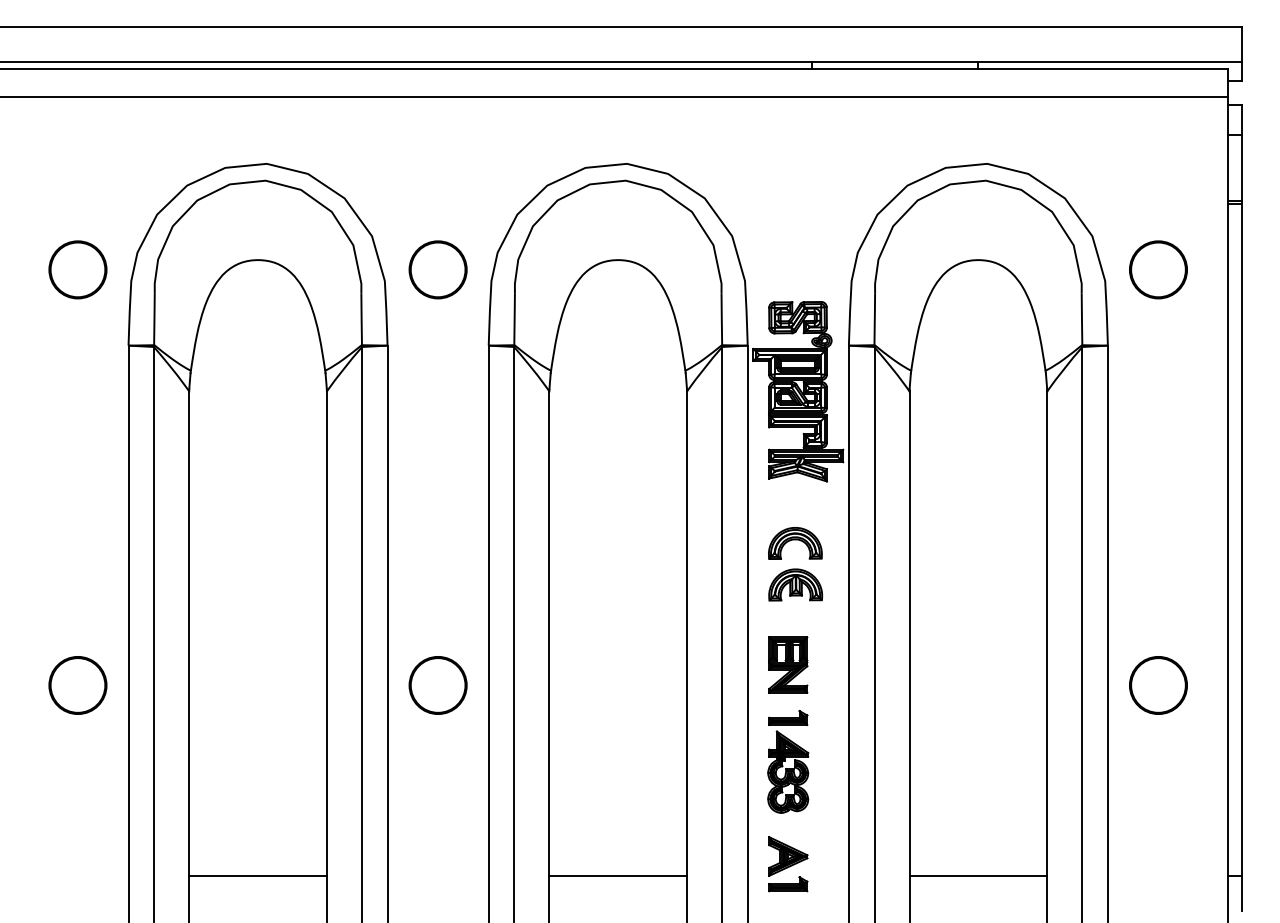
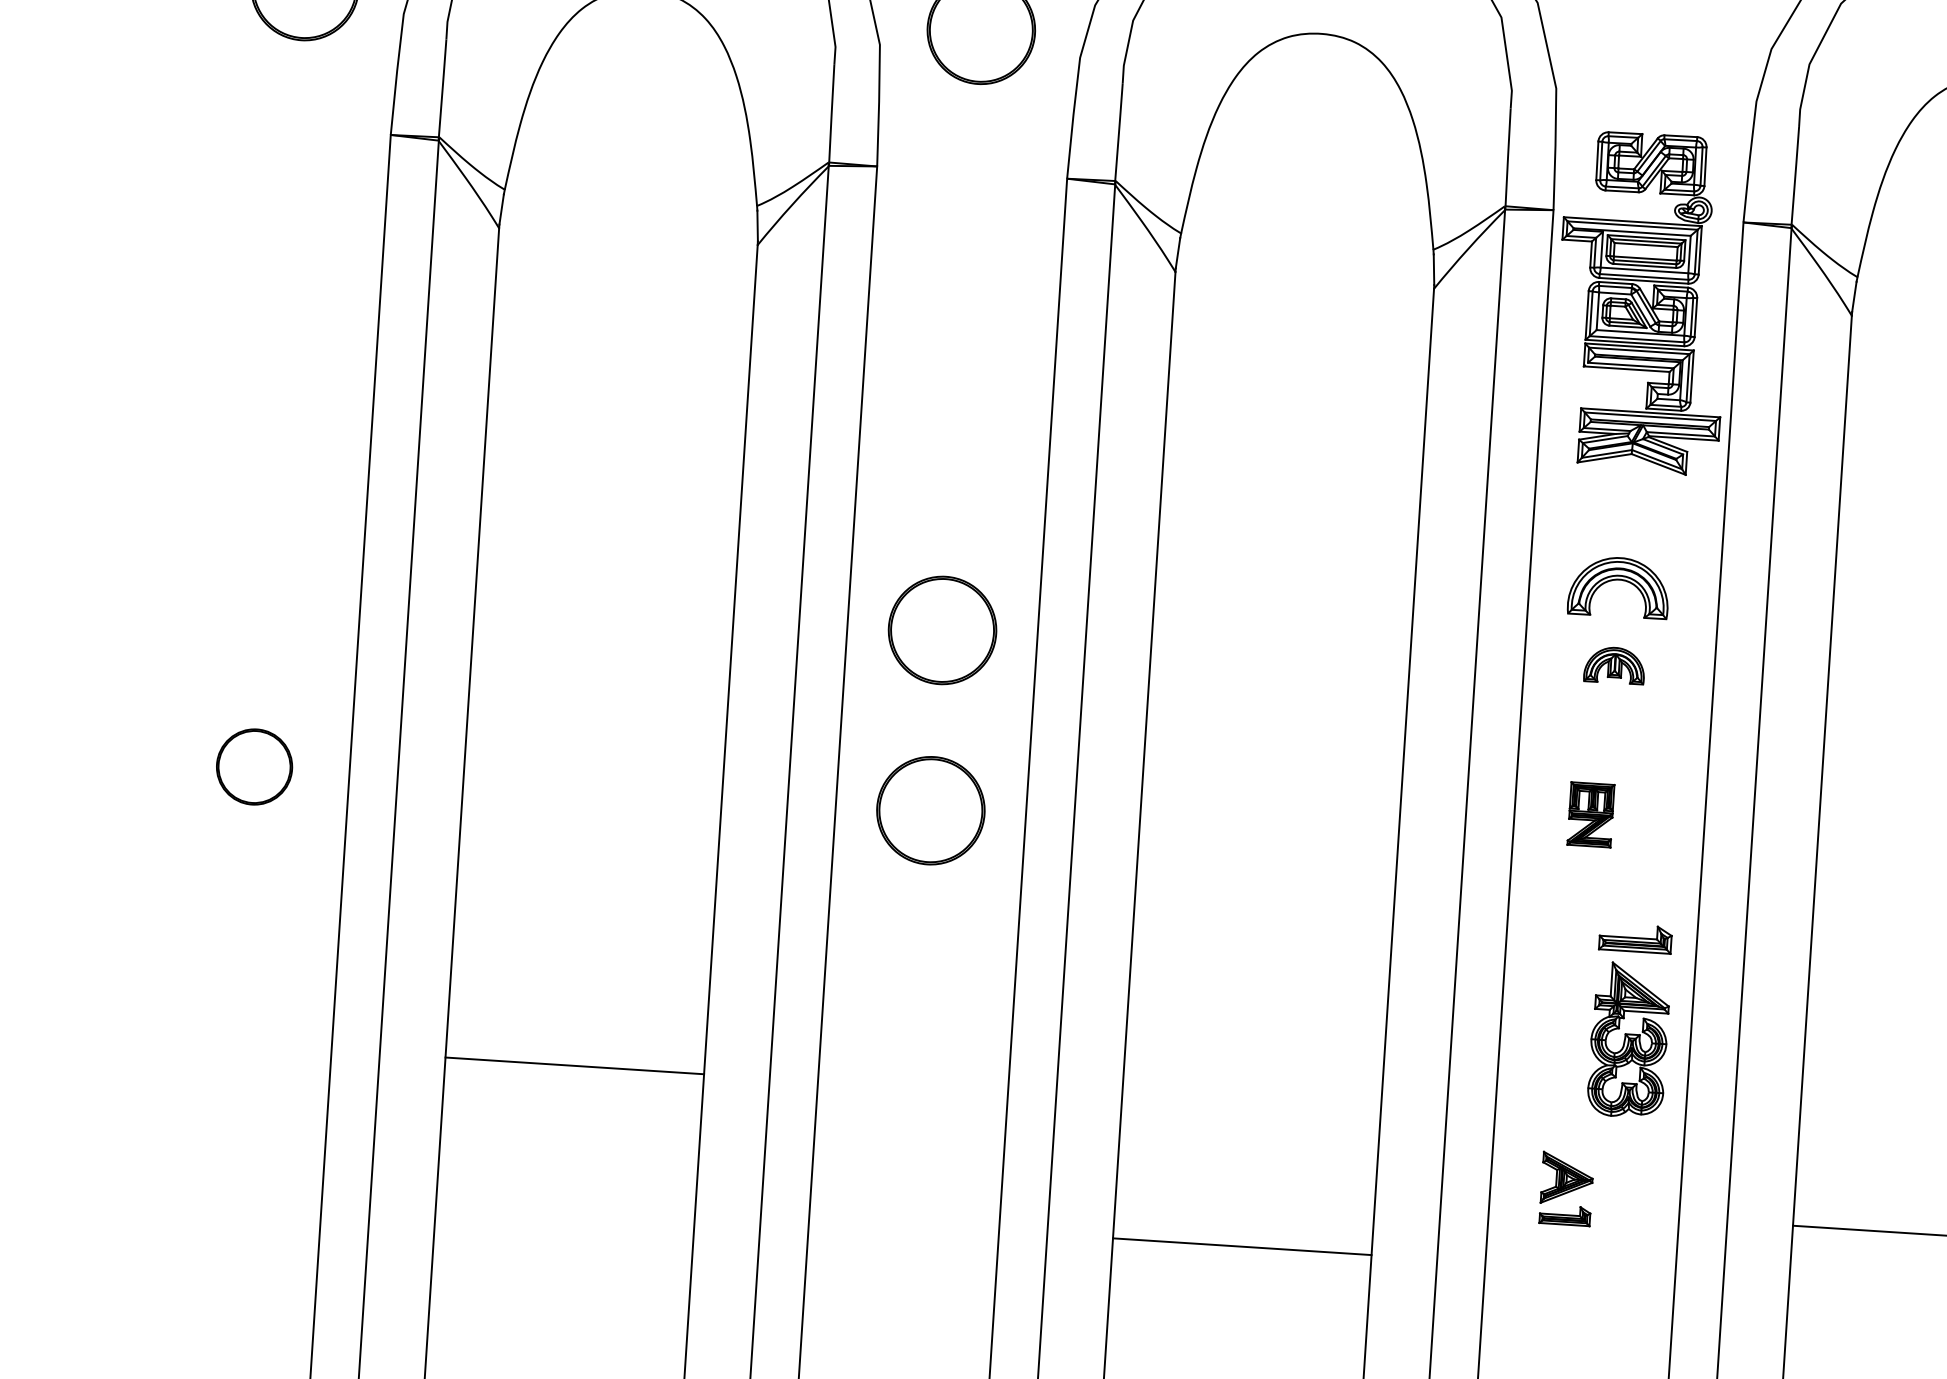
part: (795, 584) -> (1614, 664), size x0.6
circle: (437, 589) -> (941, 630), added
part: (788, 664) -> (1591, 813), size x0.6
circle: (77, 685) -> (253, 766), size x0.7
part: (788, 761) -> (1630, 1020), moved
part: (788, 864) -> (1567, 1189), size x0.7
line: (257, 875) -> (573, 1064), moved
line: (618, 875) -> (1242, 1245), moved

